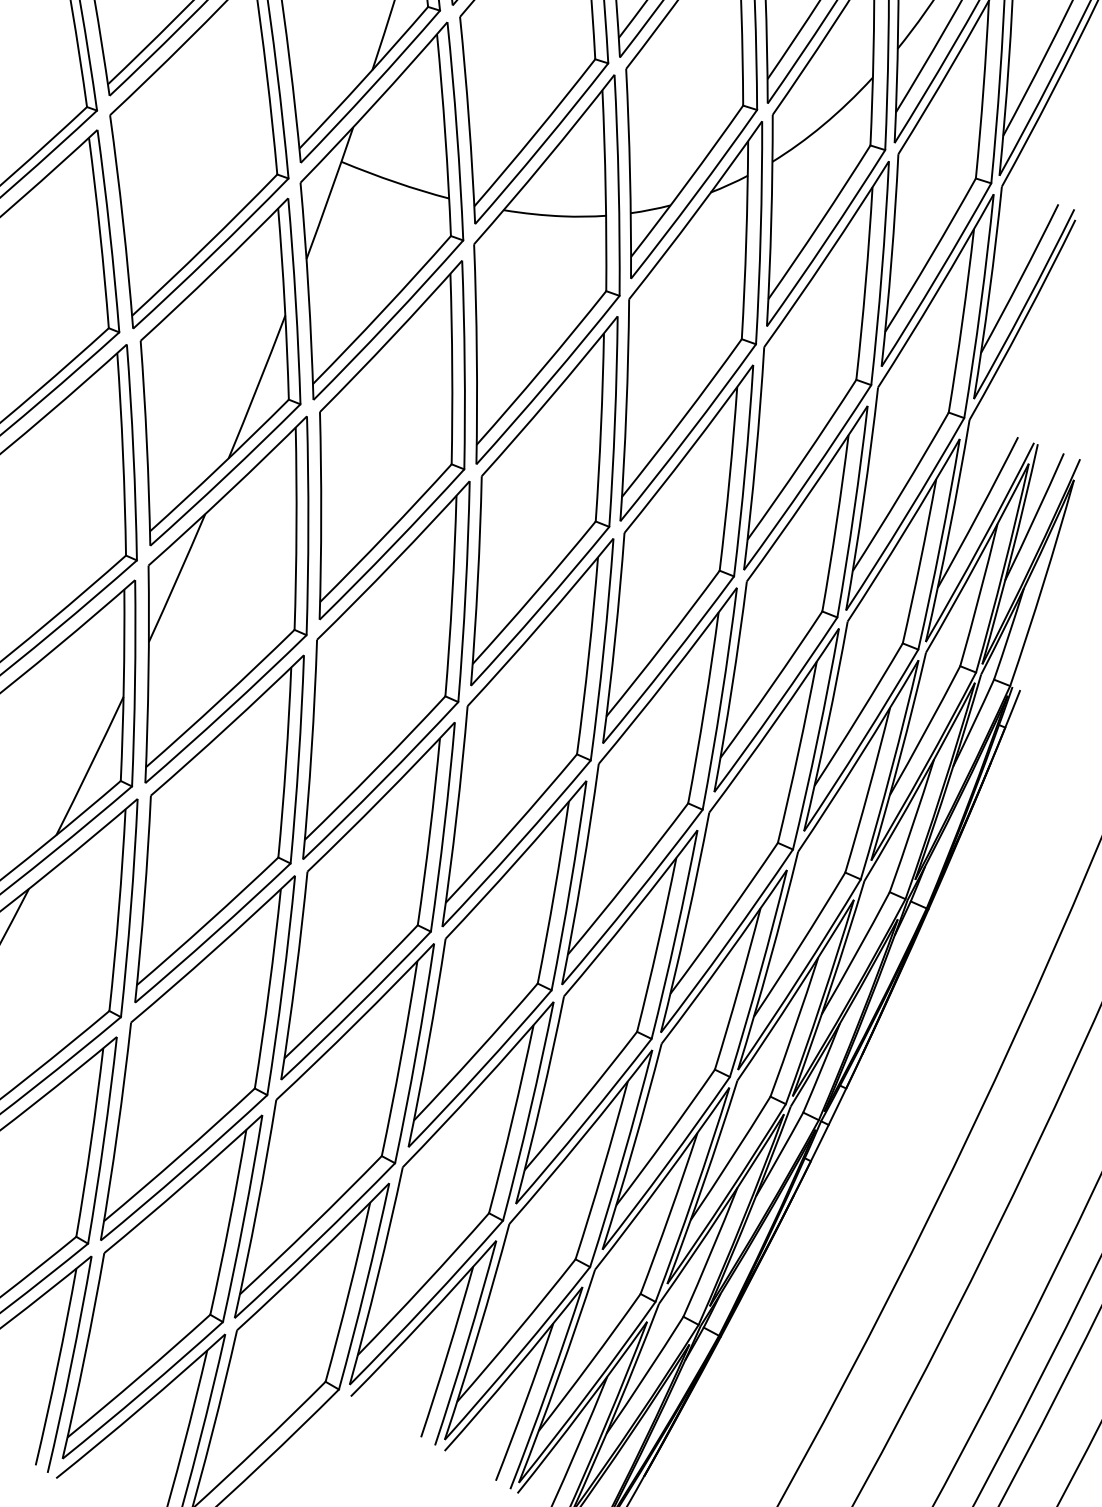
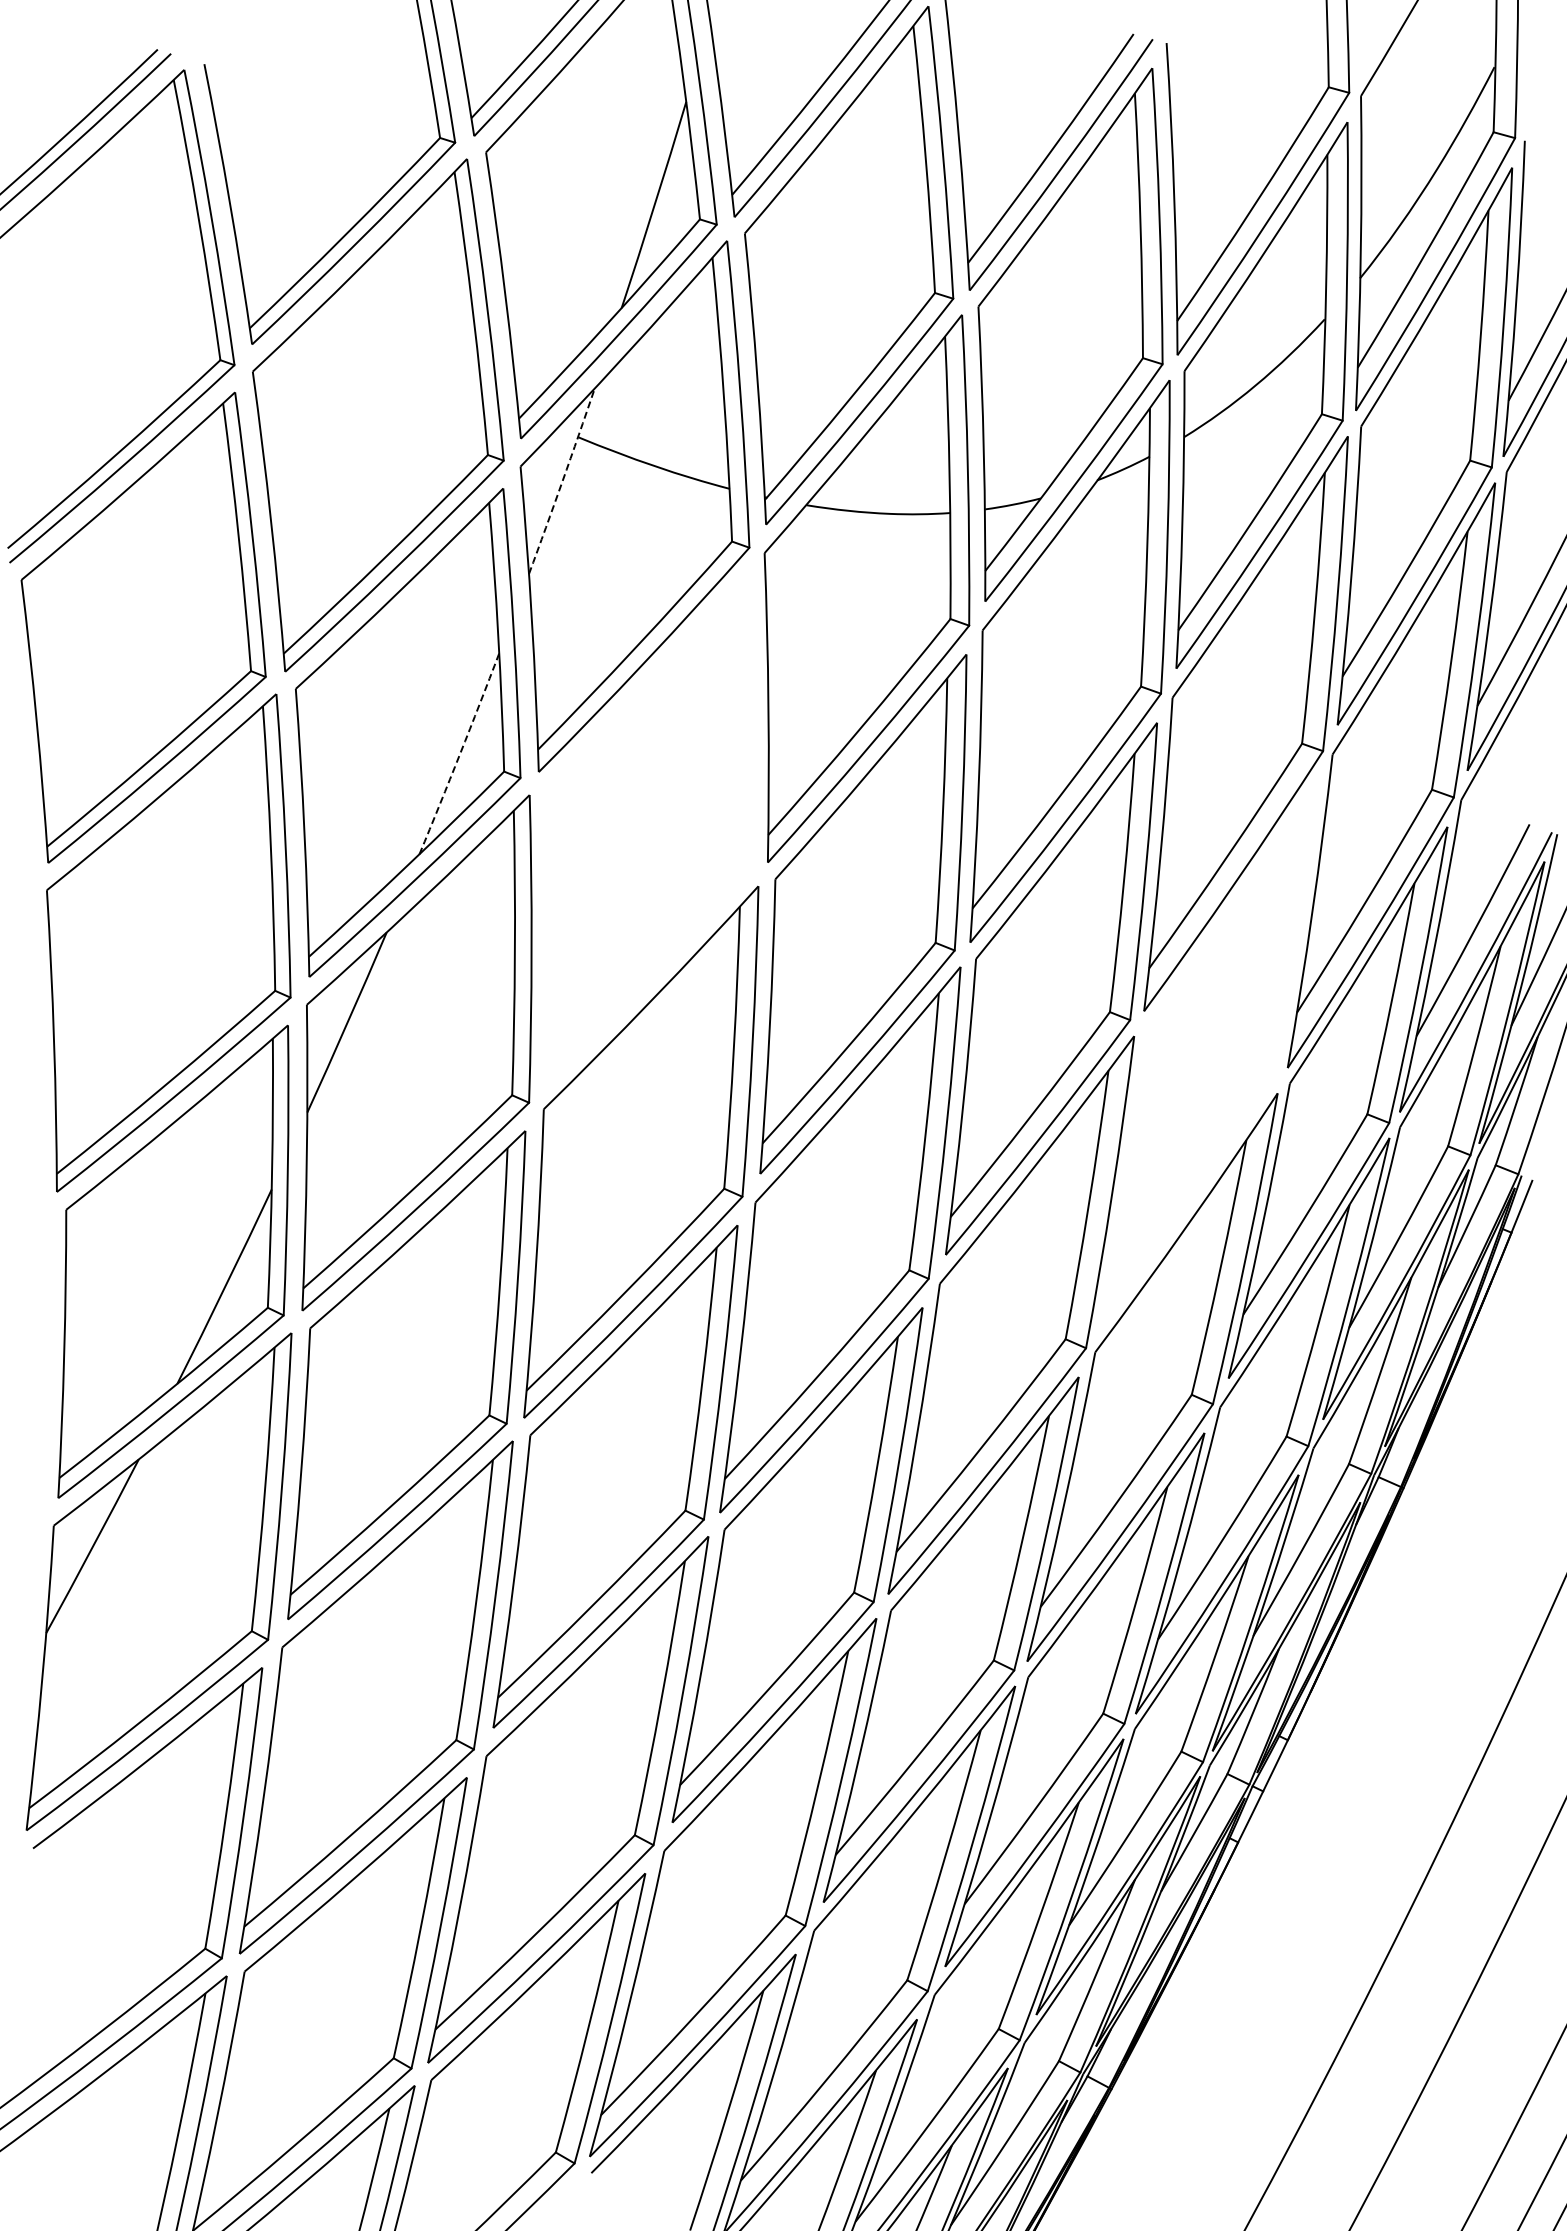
arc: (330, 193) -> (562, 481), solid -> dashed
arc: (257, 387) -> (460, 754), solid -> dashed
part: (392, 440) -> (649, 828), removed
part: (790, 598) -> (1209, 1051), removed

